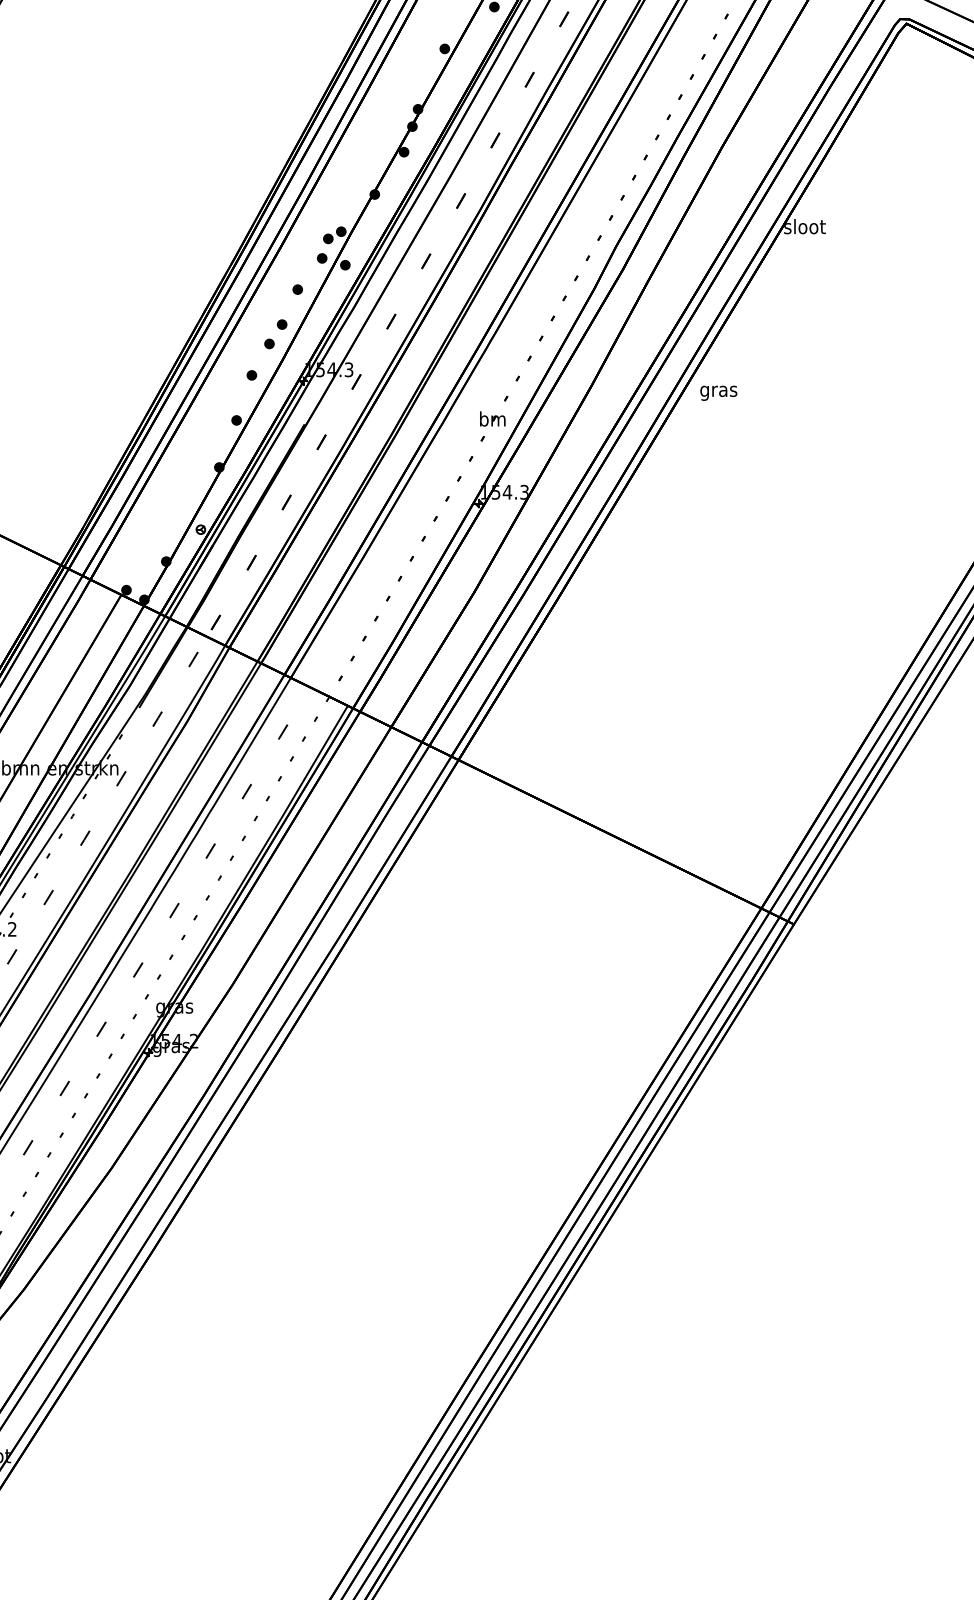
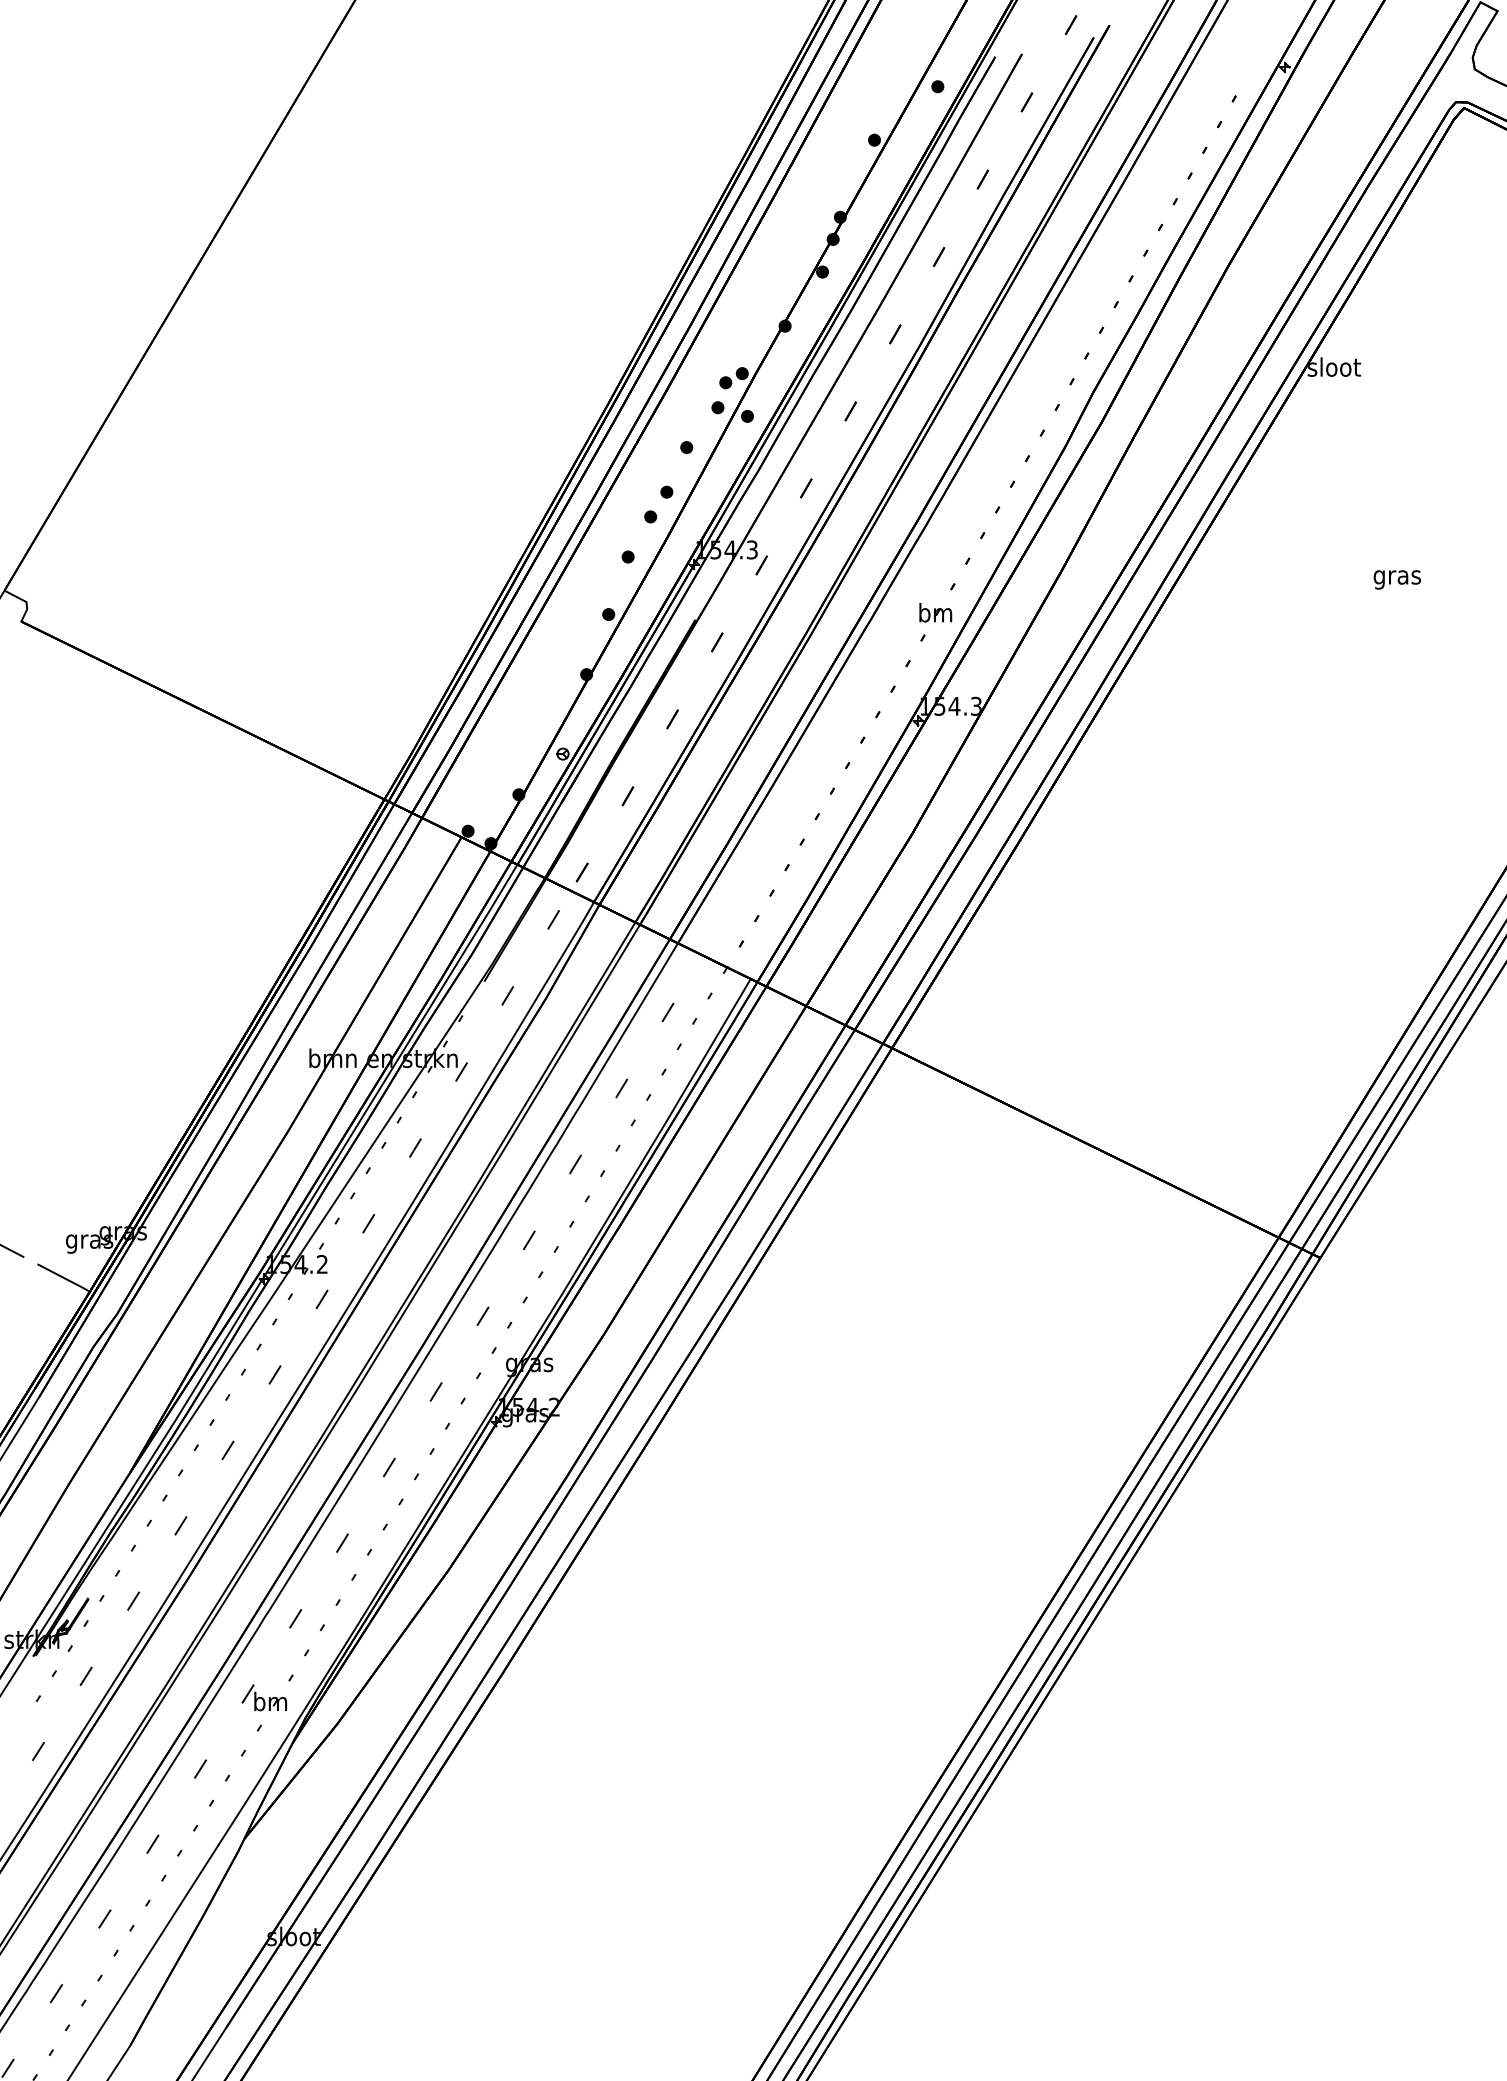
text: (718, 392) -> (1396, 579), moved

